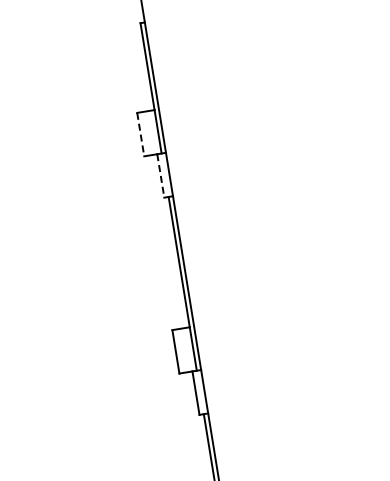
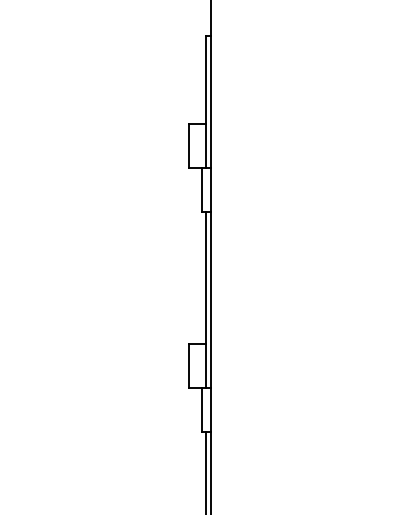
line: (140, 135) -> (188, 146), dashed -> solid
line: (160, 176) -> (201, 190), dashed -> solid

